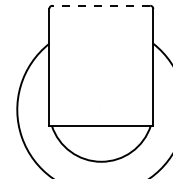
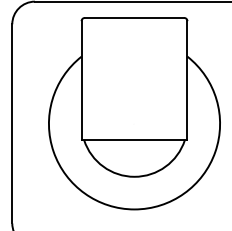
line: (101, 5) -> (134, 17), dashed -> solid

